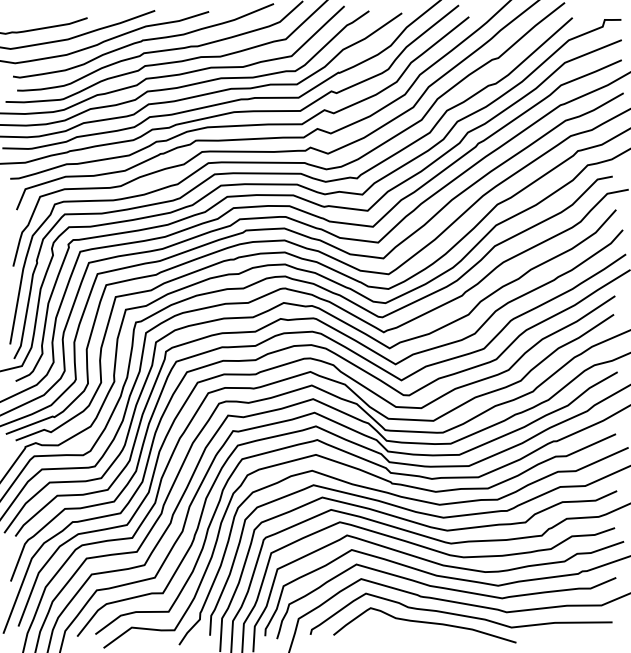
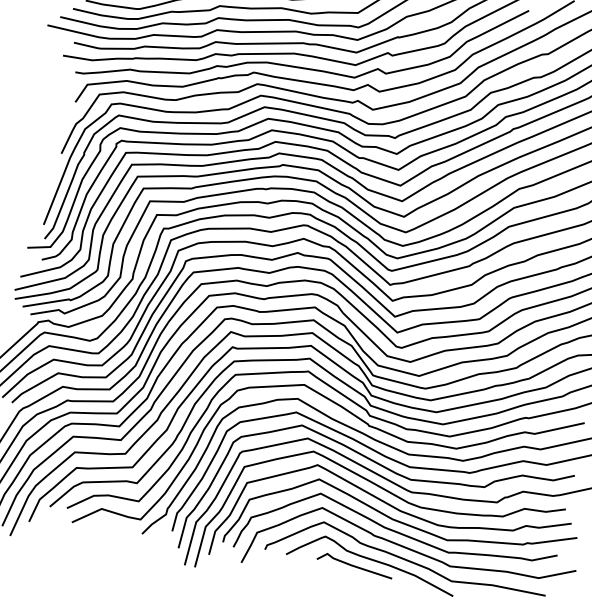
line: (406, 631) -> (354, 564), added

